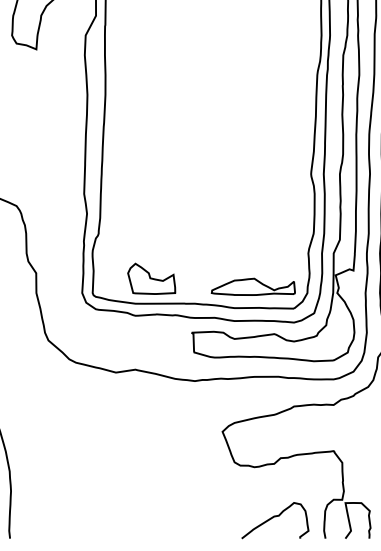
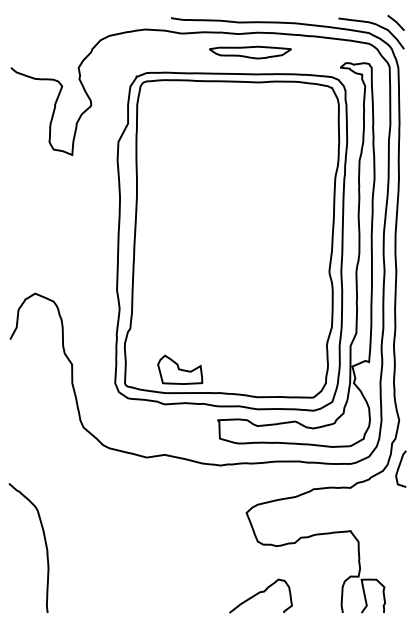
part: (253, 285) -> (275, 376), removed
curve: (274, 517) -> (260, 593), moved

